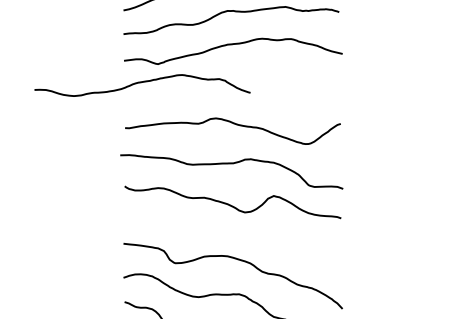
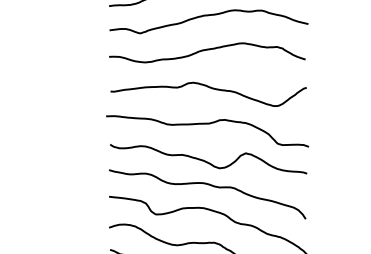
curve: (141, 83) -> (206, 50), moved
curve: (233, 231) -> (209, 185), added

